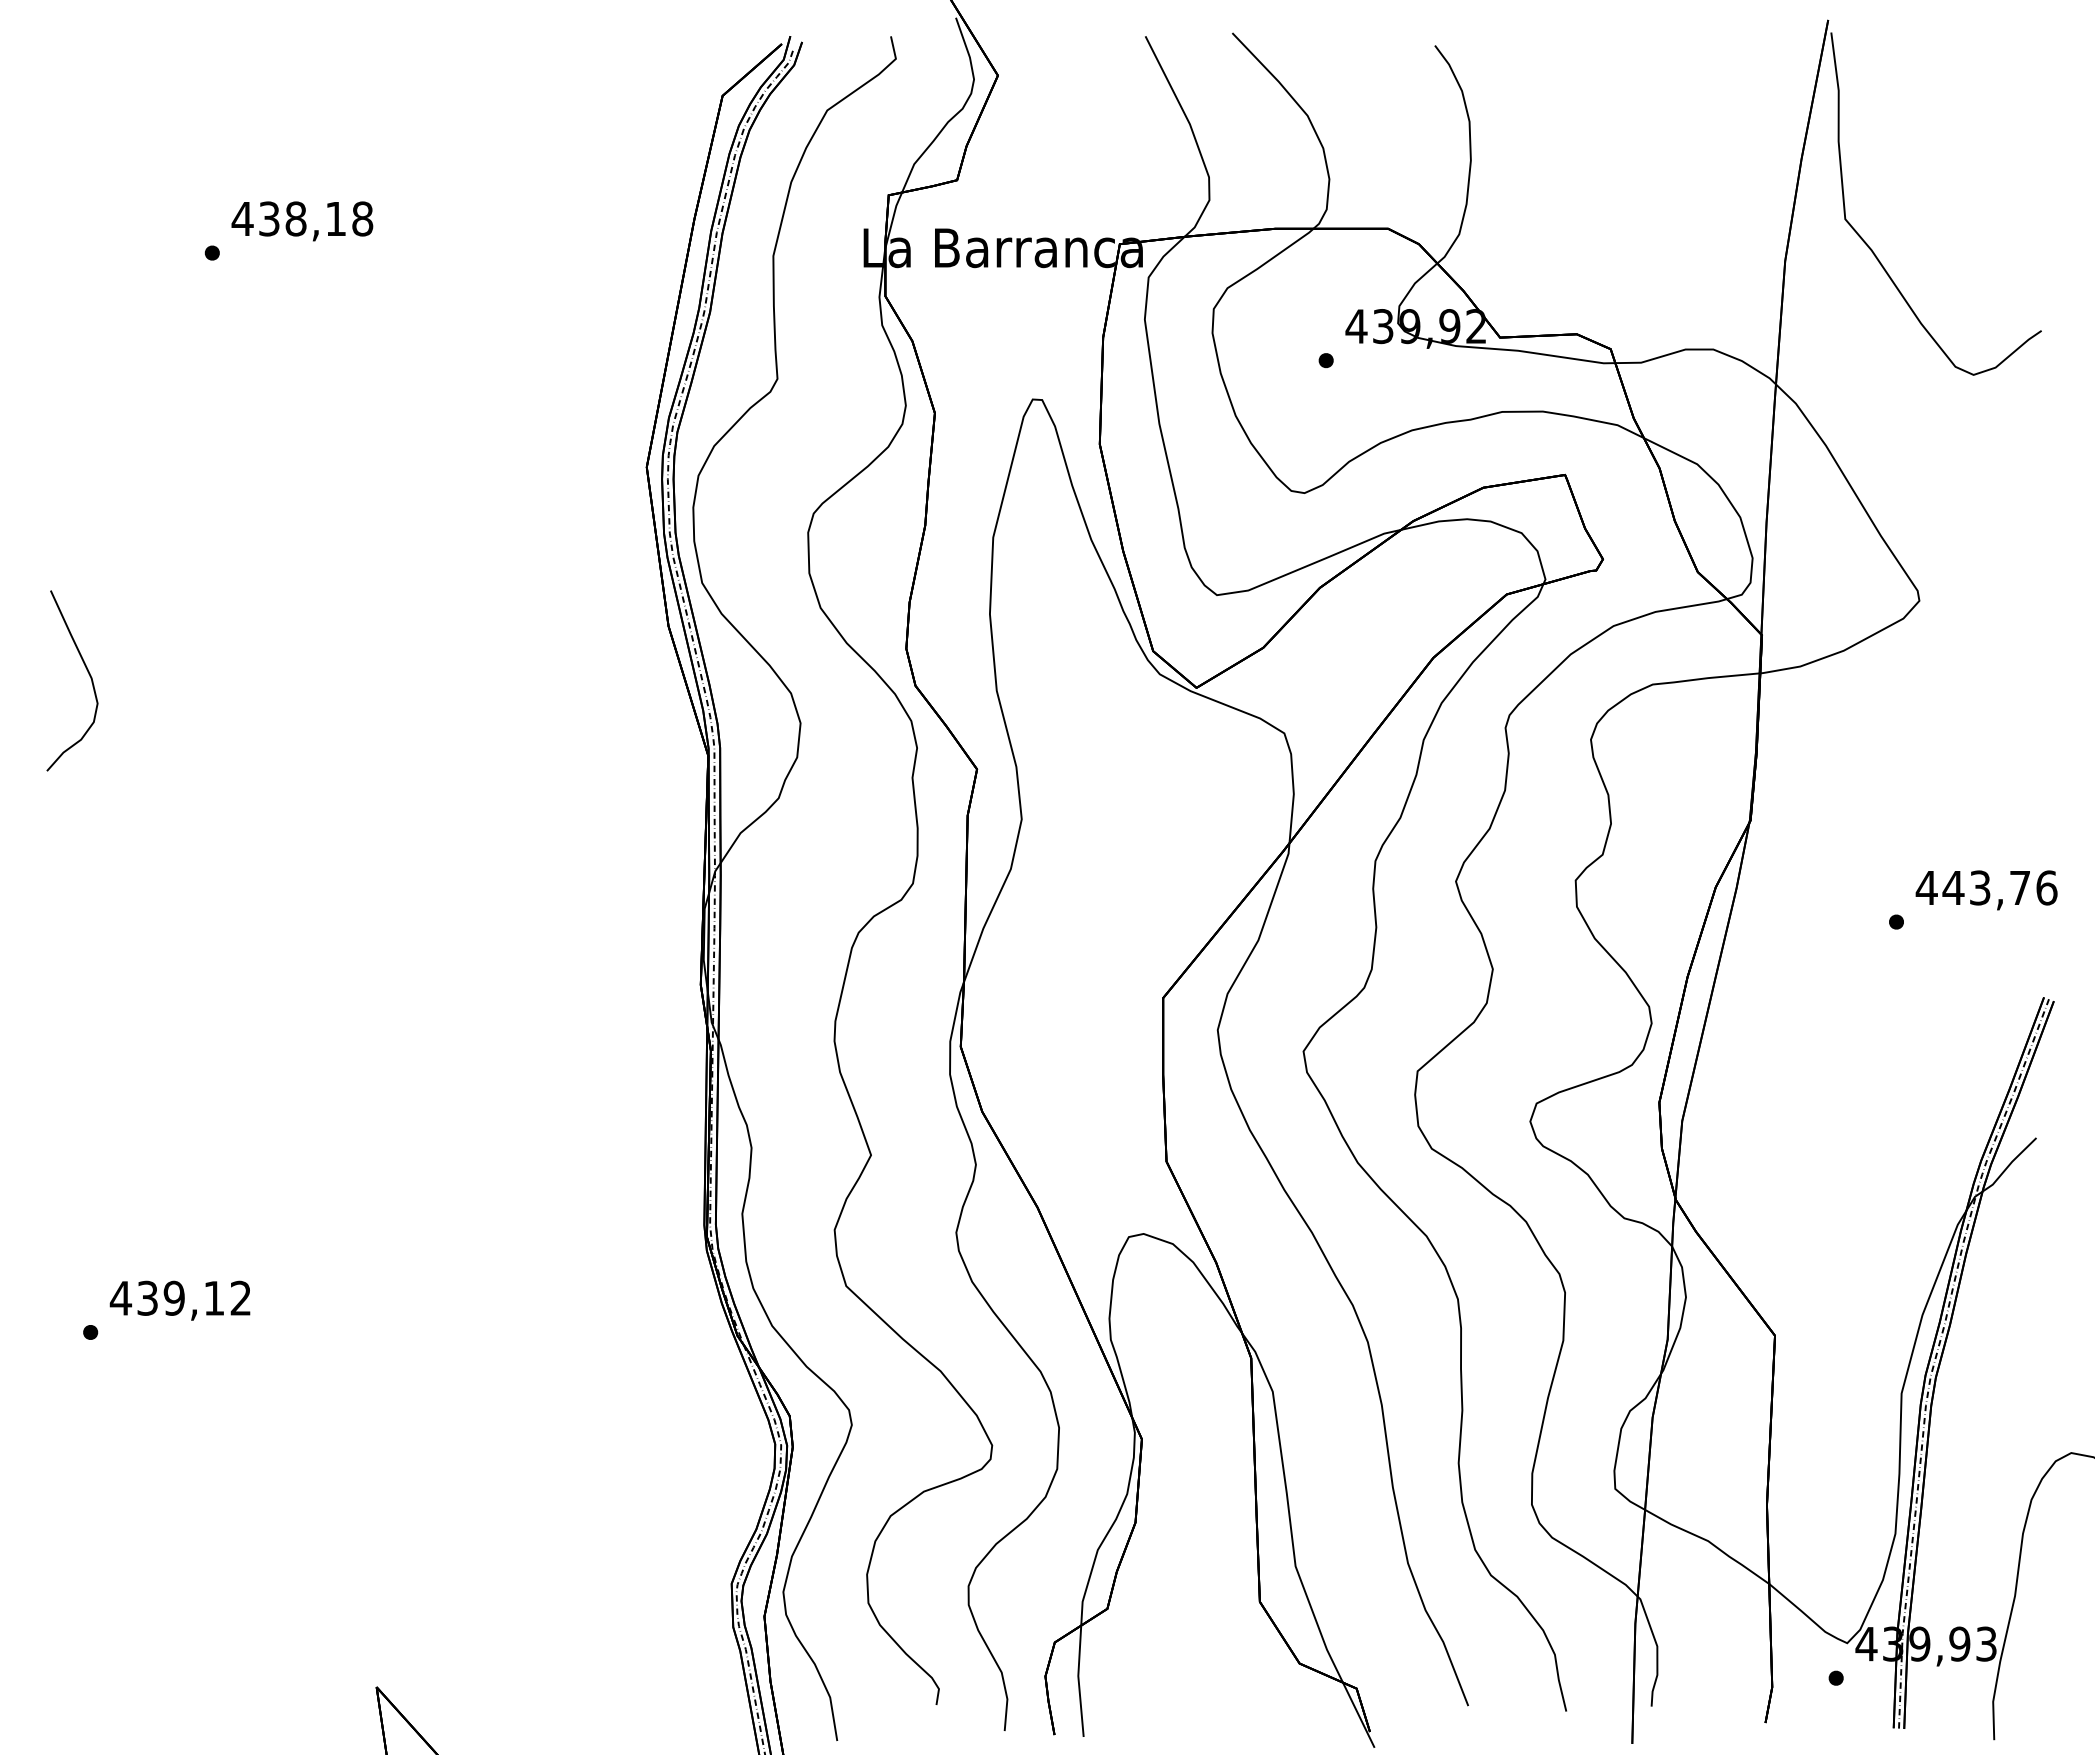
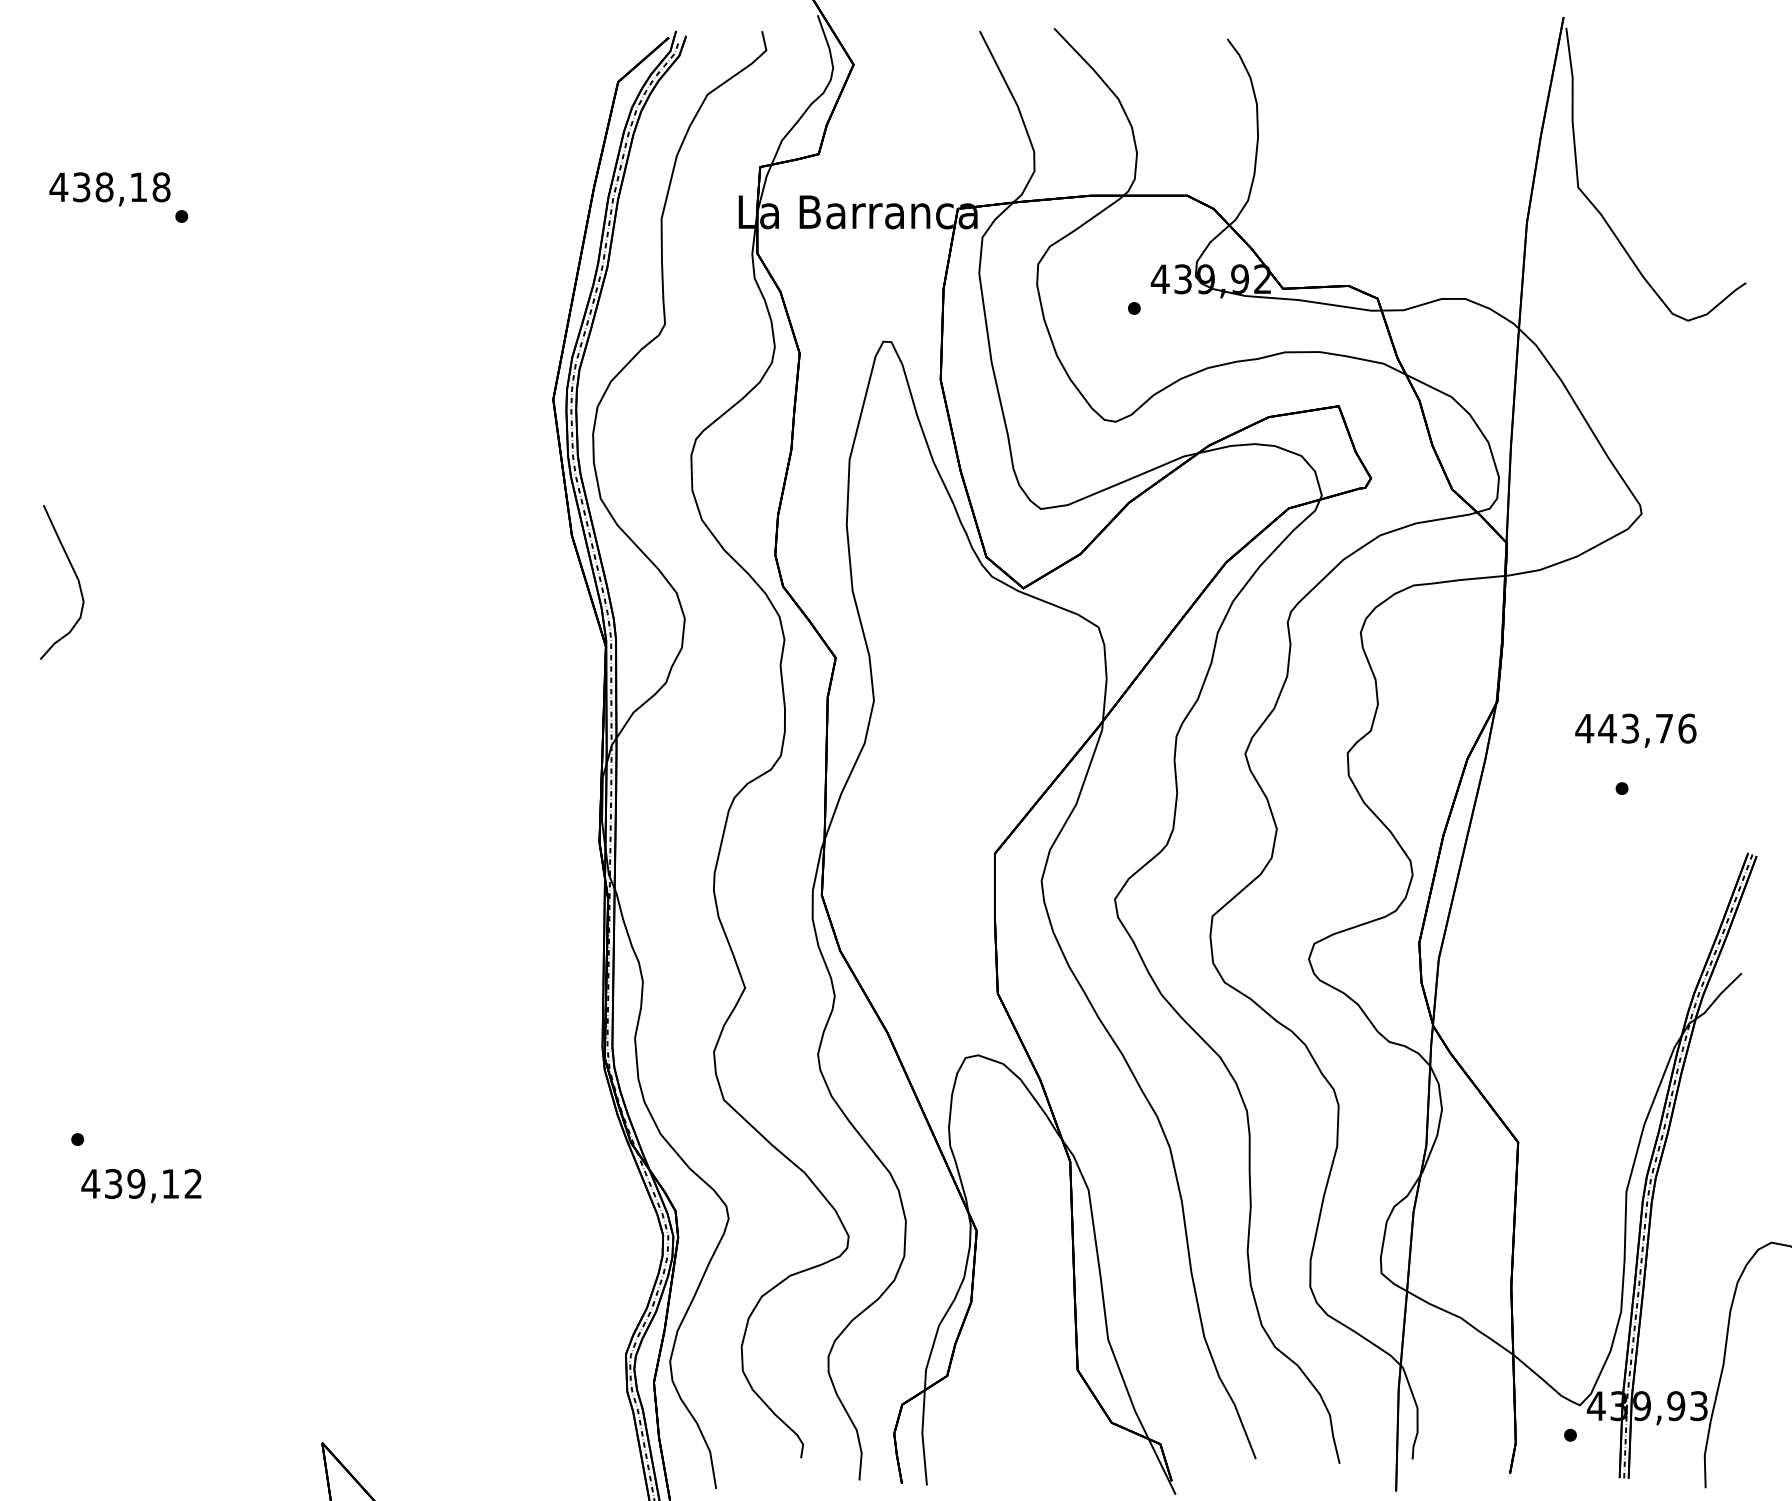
text: (302, 221) -> (110, 189), moved
text: (1986, 890) -> (1635, 730), moved
text: (179, 1300) -> (140, 1185), moved

